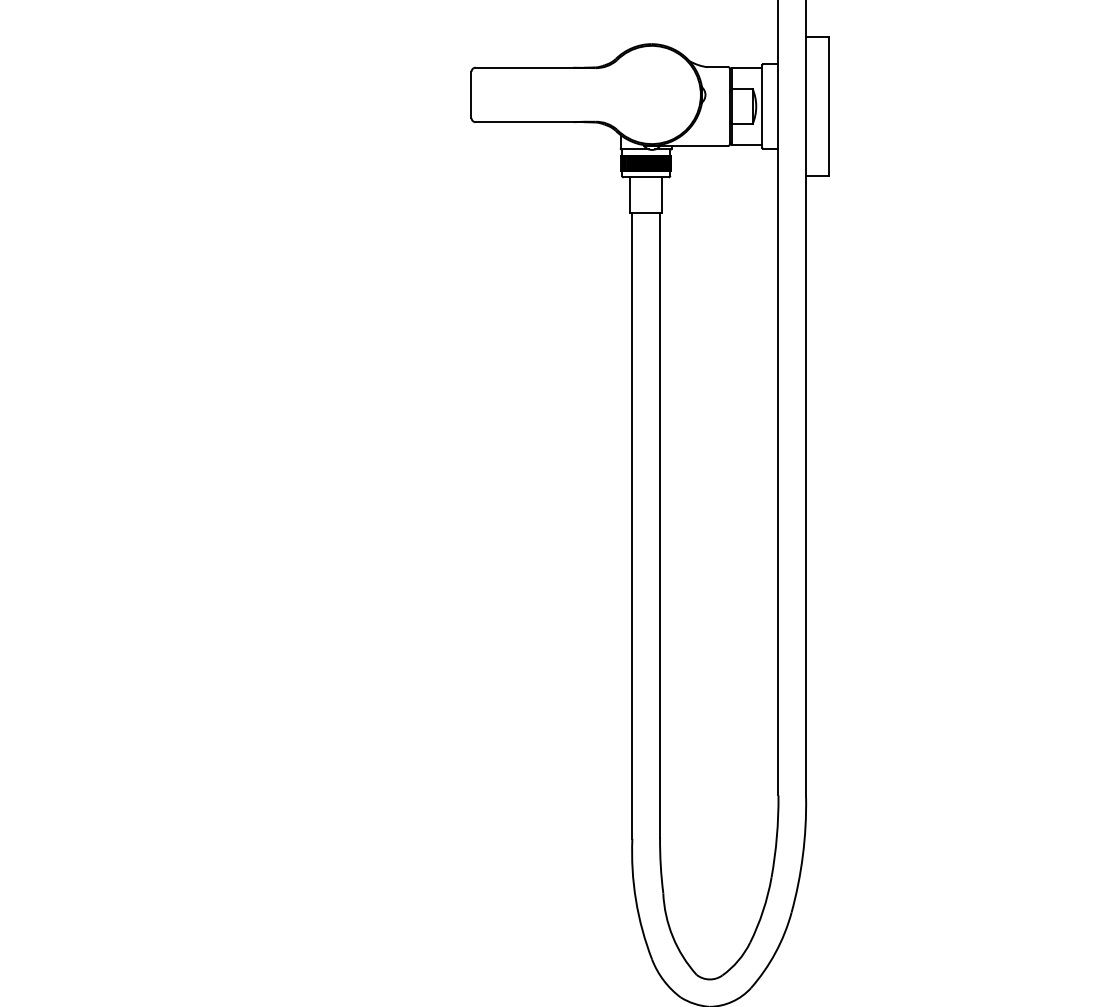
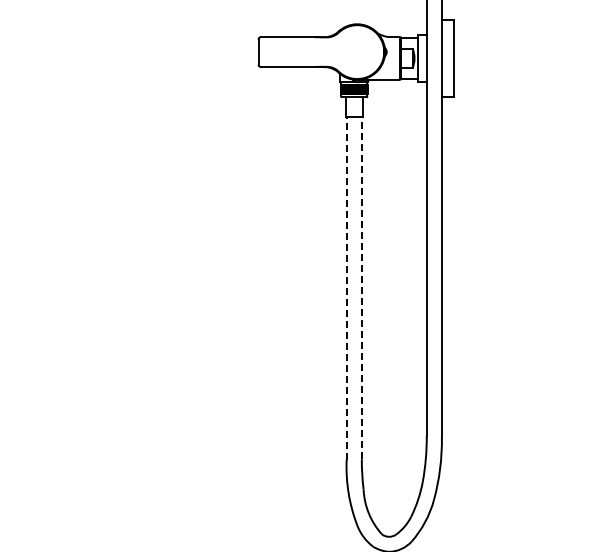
line: (632, 524) -> (346, 287), solid -> dashed
line: (659, 524) -> (361, 287), solid -> dashed

